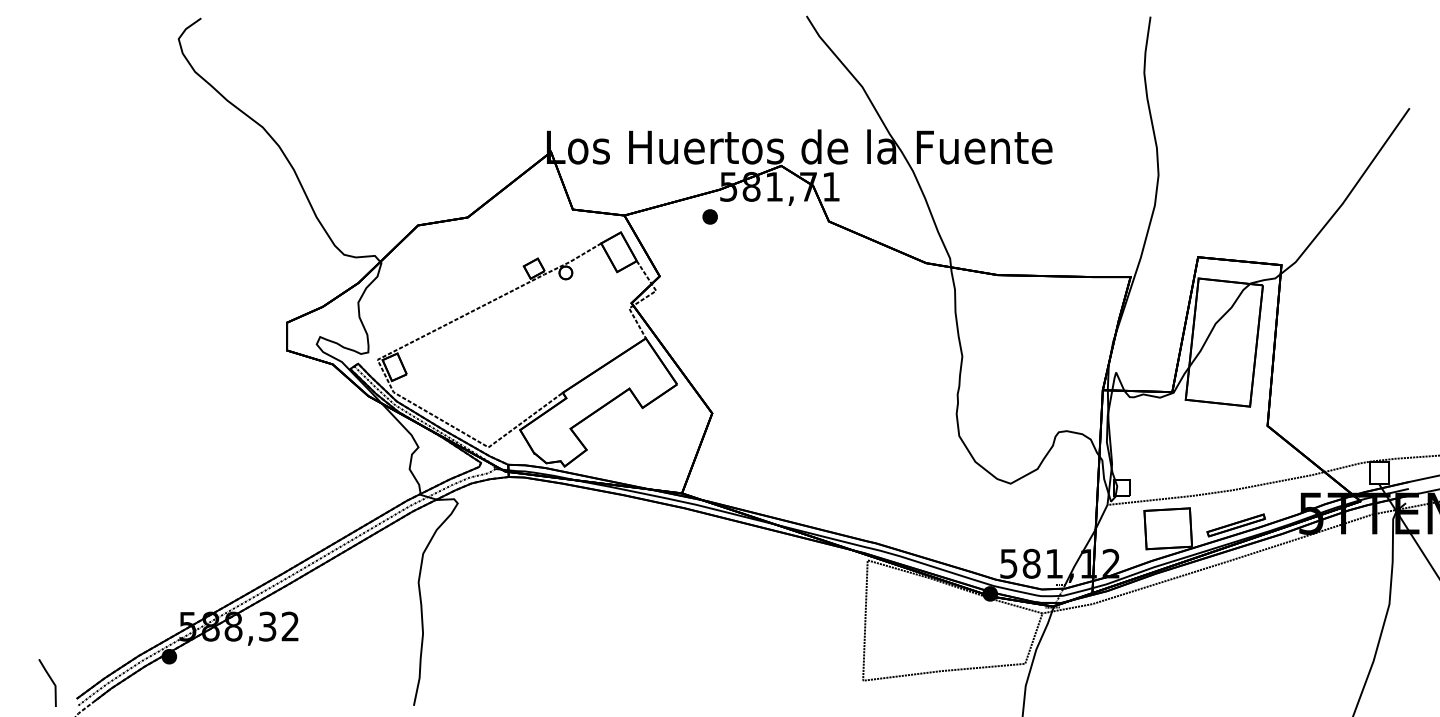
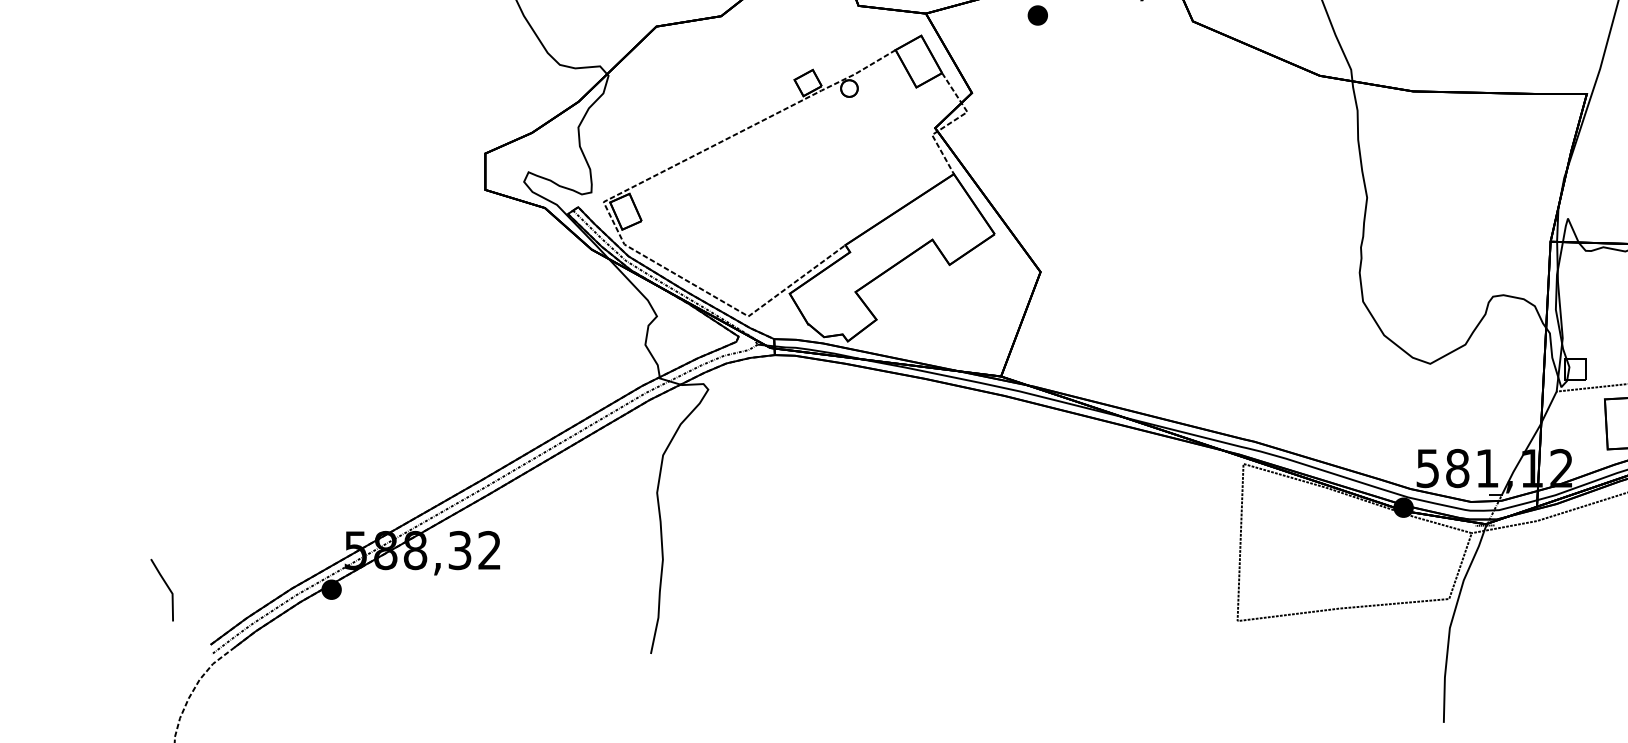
line: (51, 681) -> (167, 588), moved

